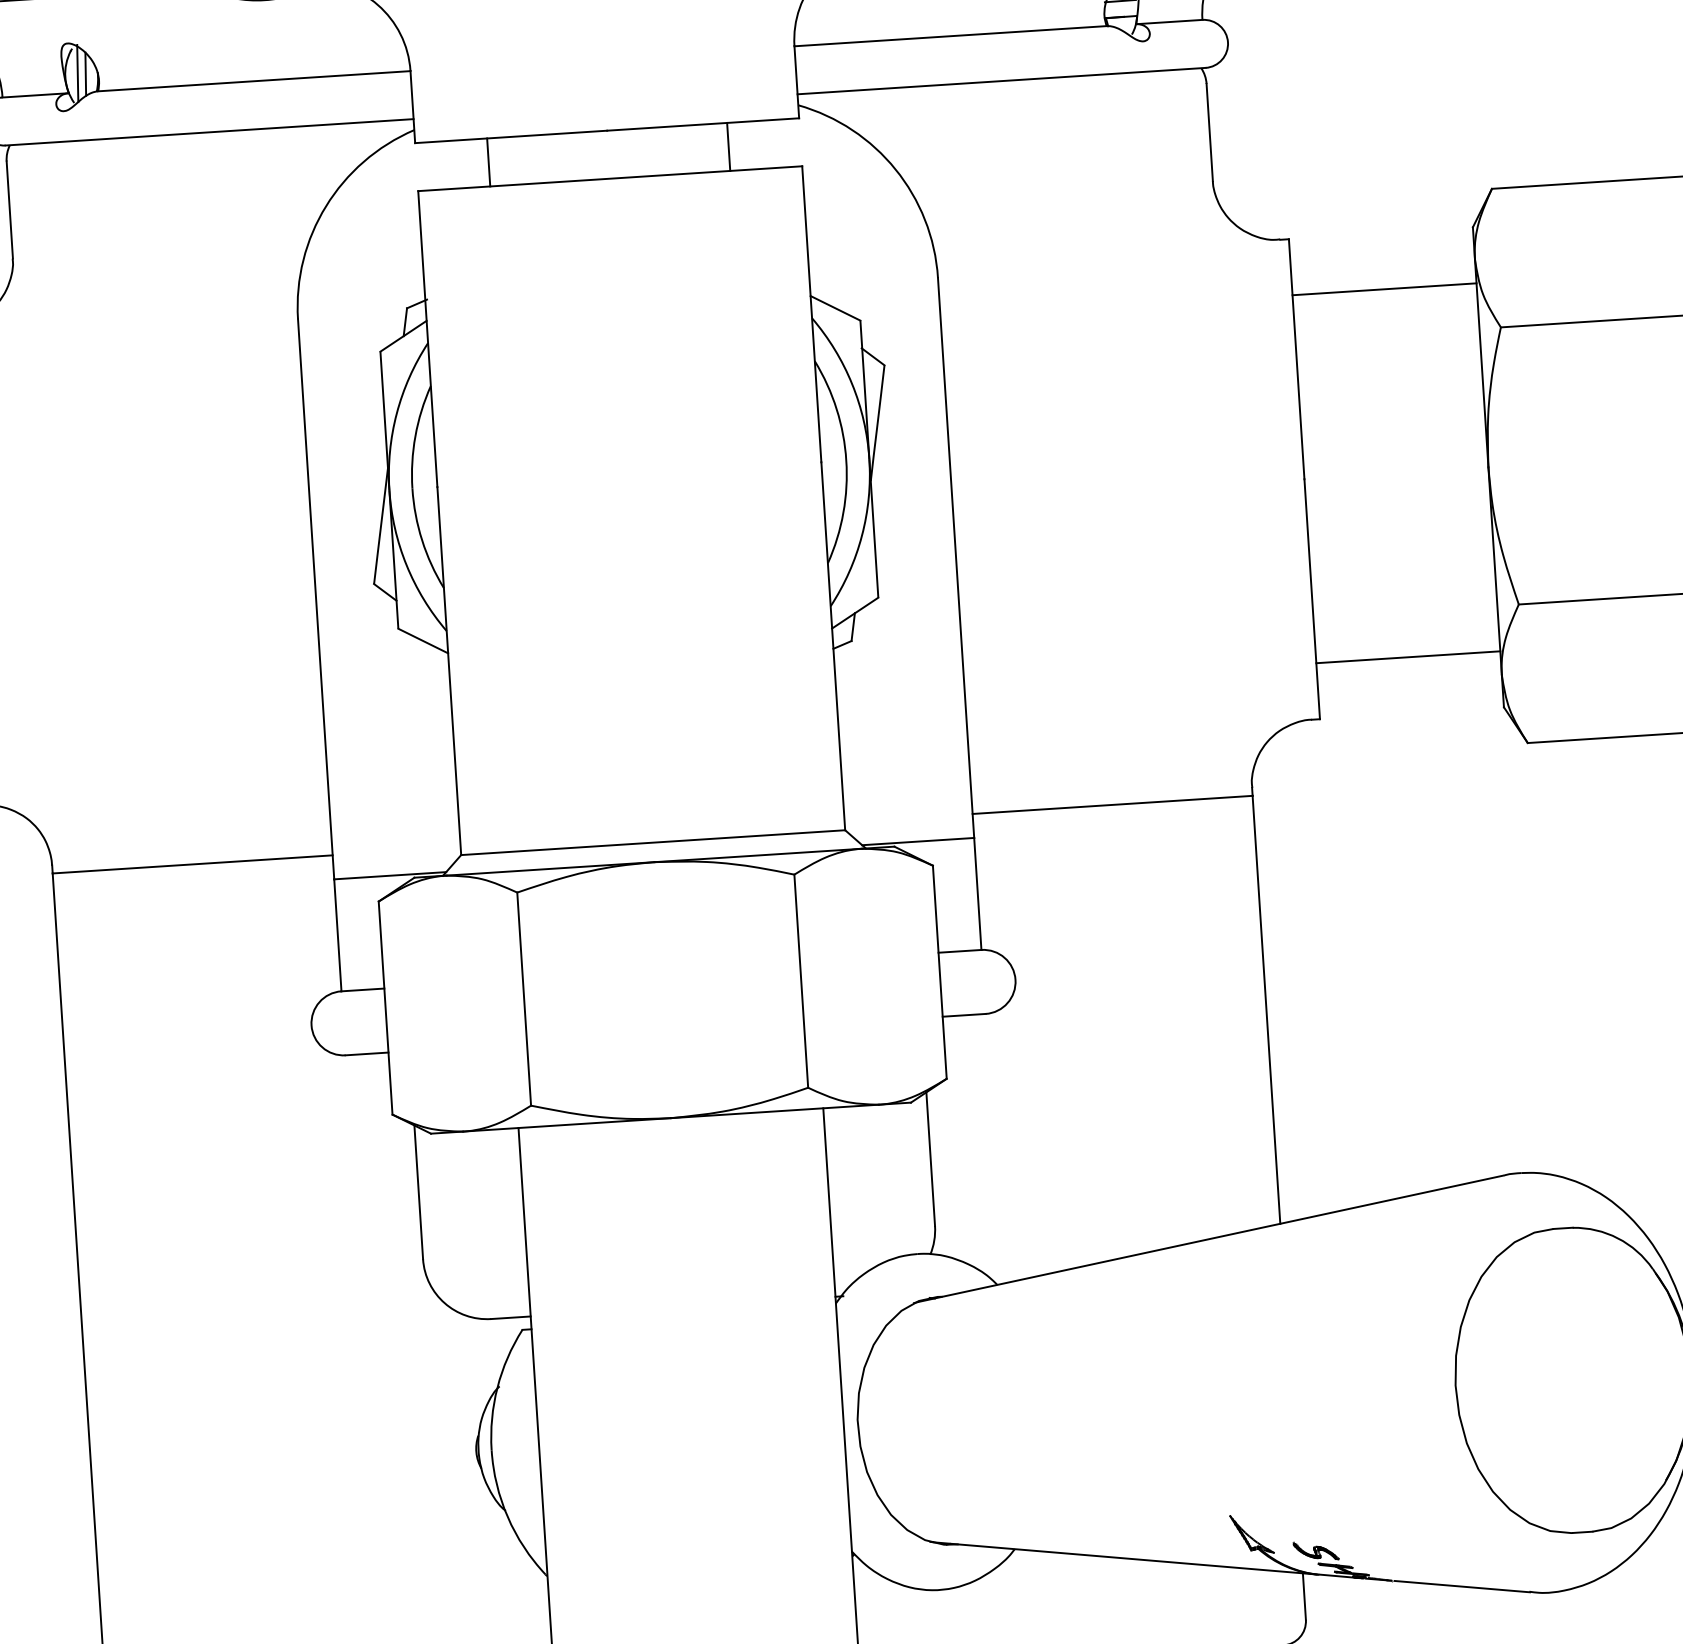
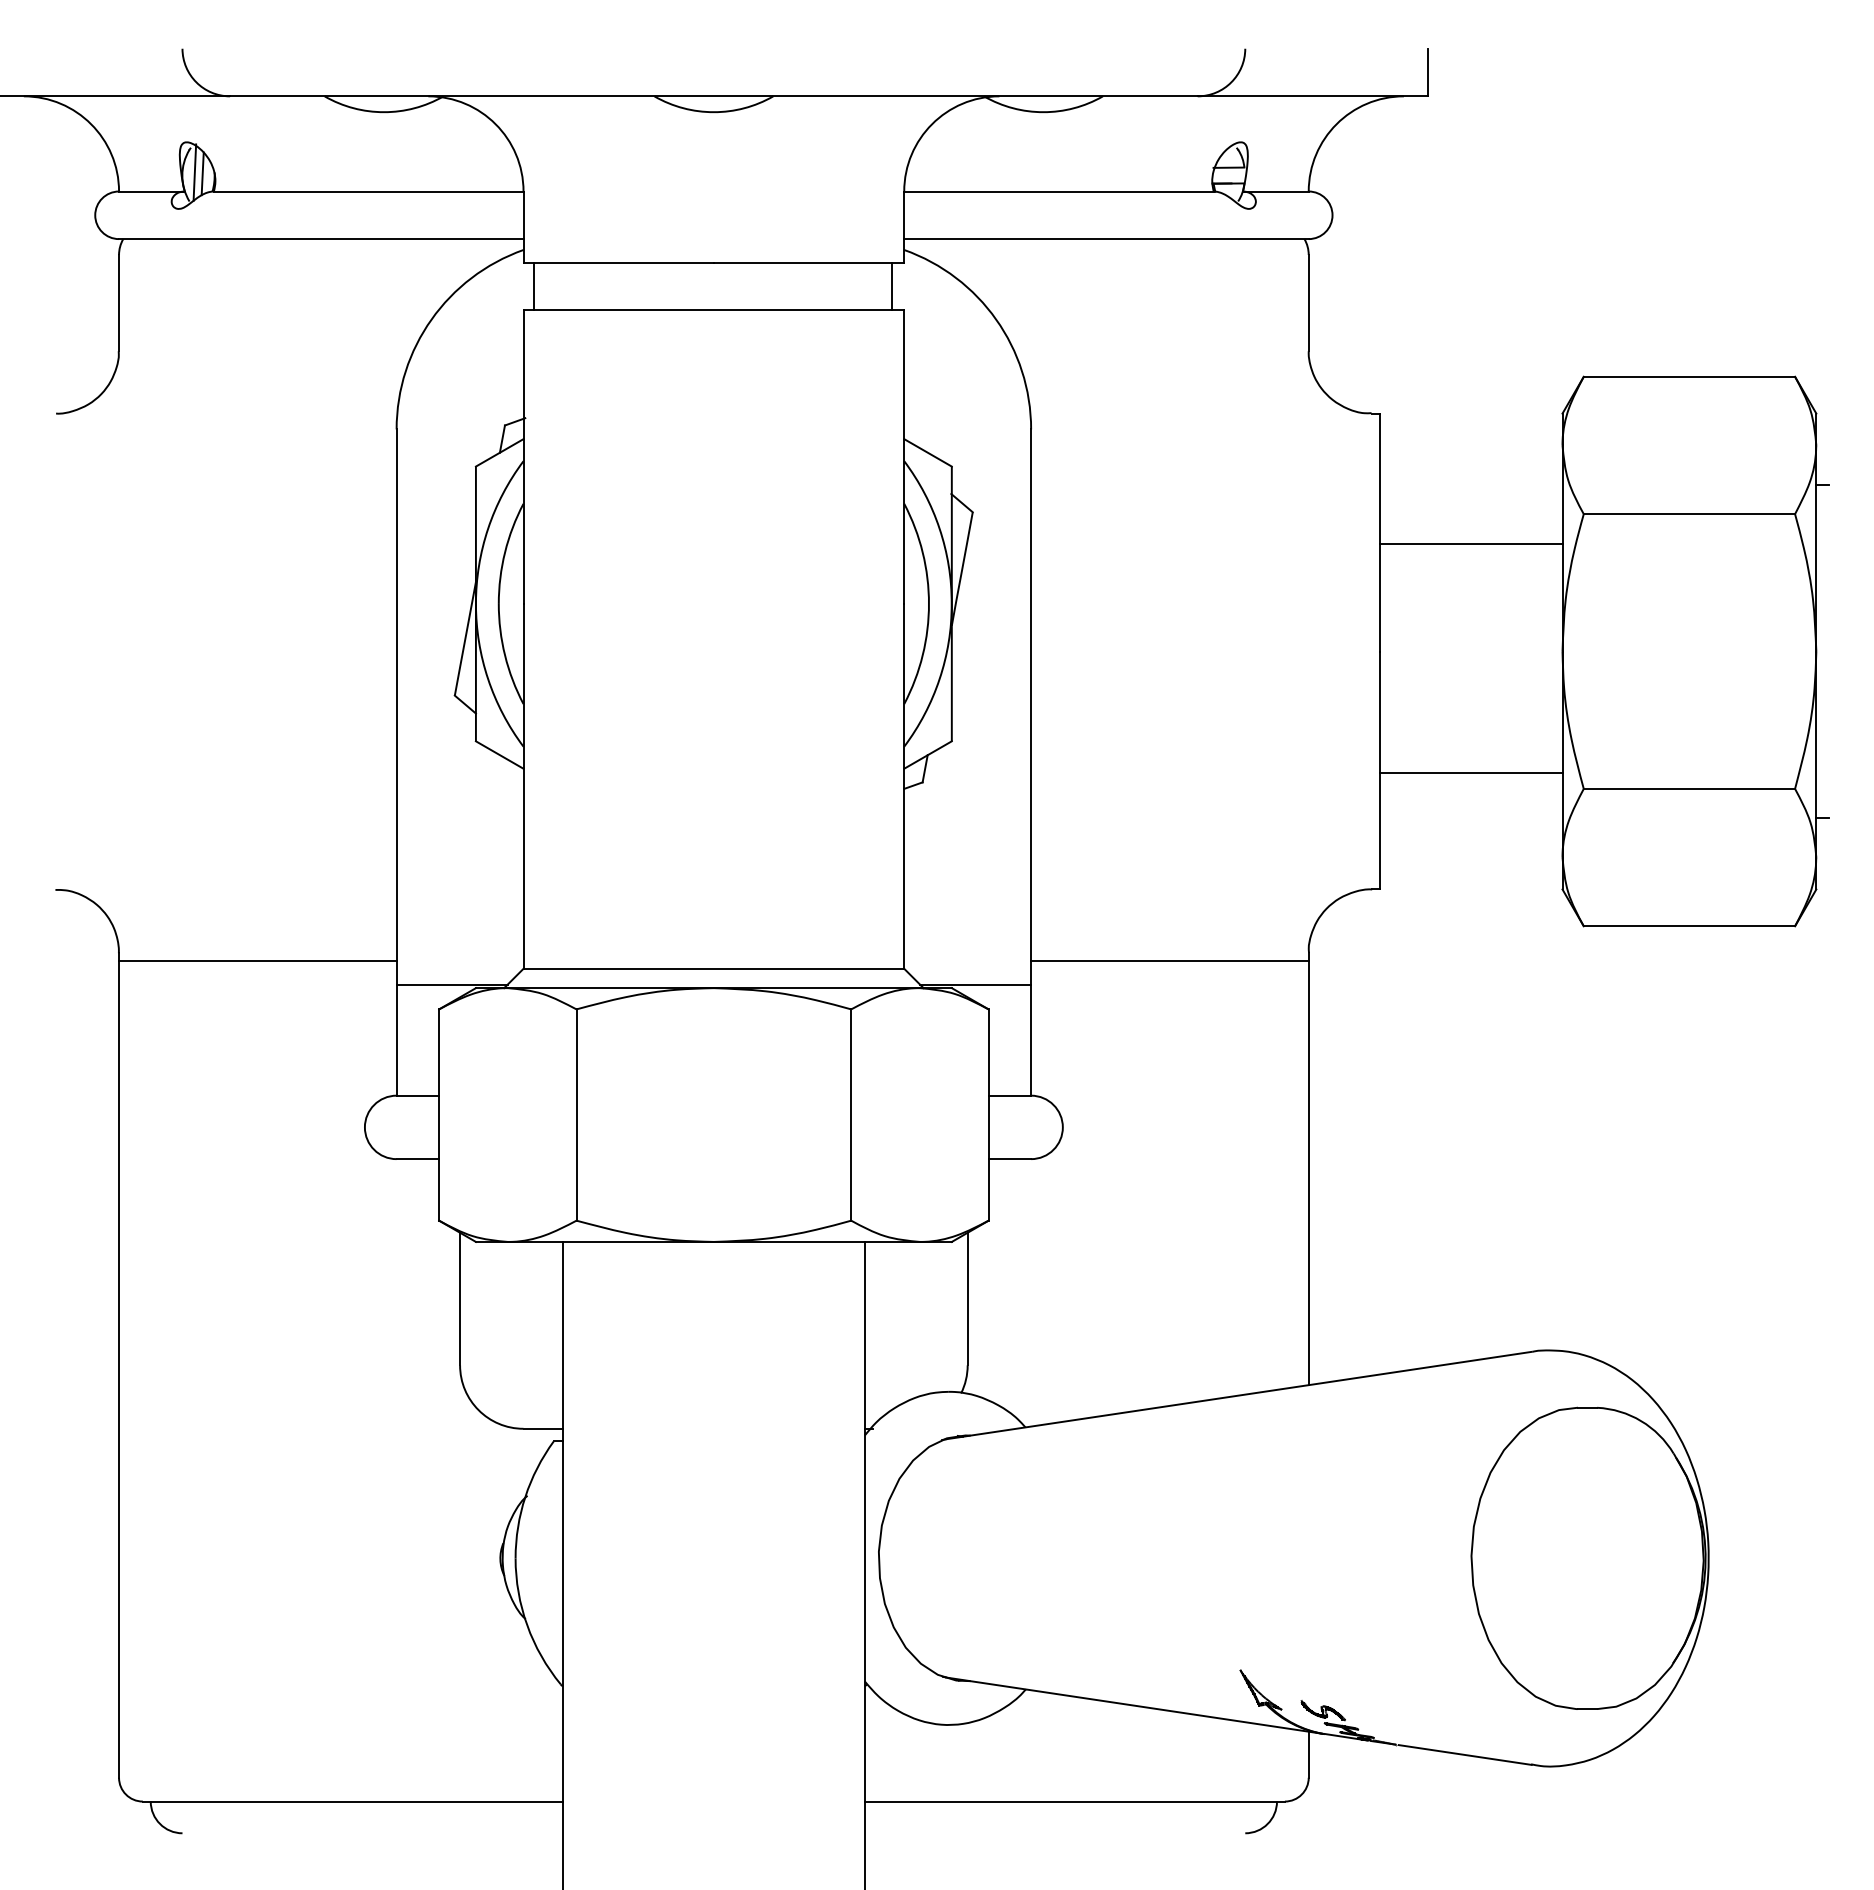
line: (728, 146) -> (891, 286), moved
line: (488, 162) -> (533, 286), moved
line: (1384, 289) -> (1471, 544), moved
line: (1408, 656) -> (1471, 772), moved

